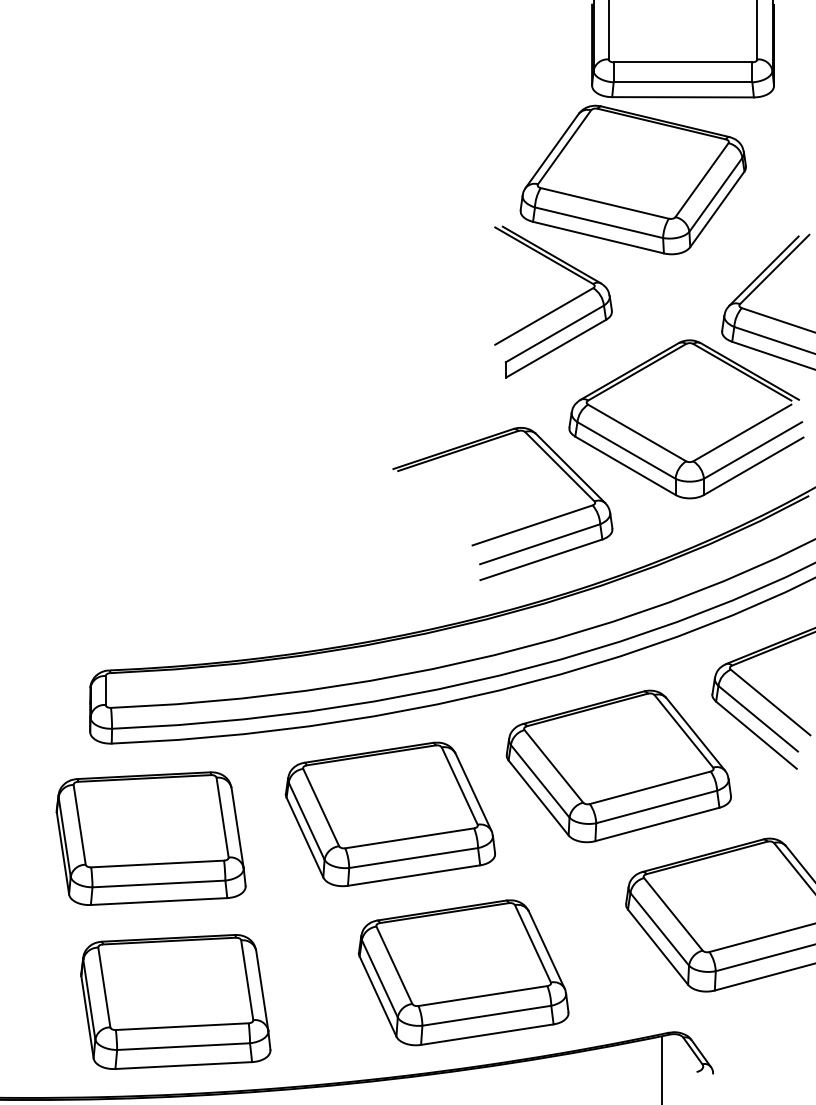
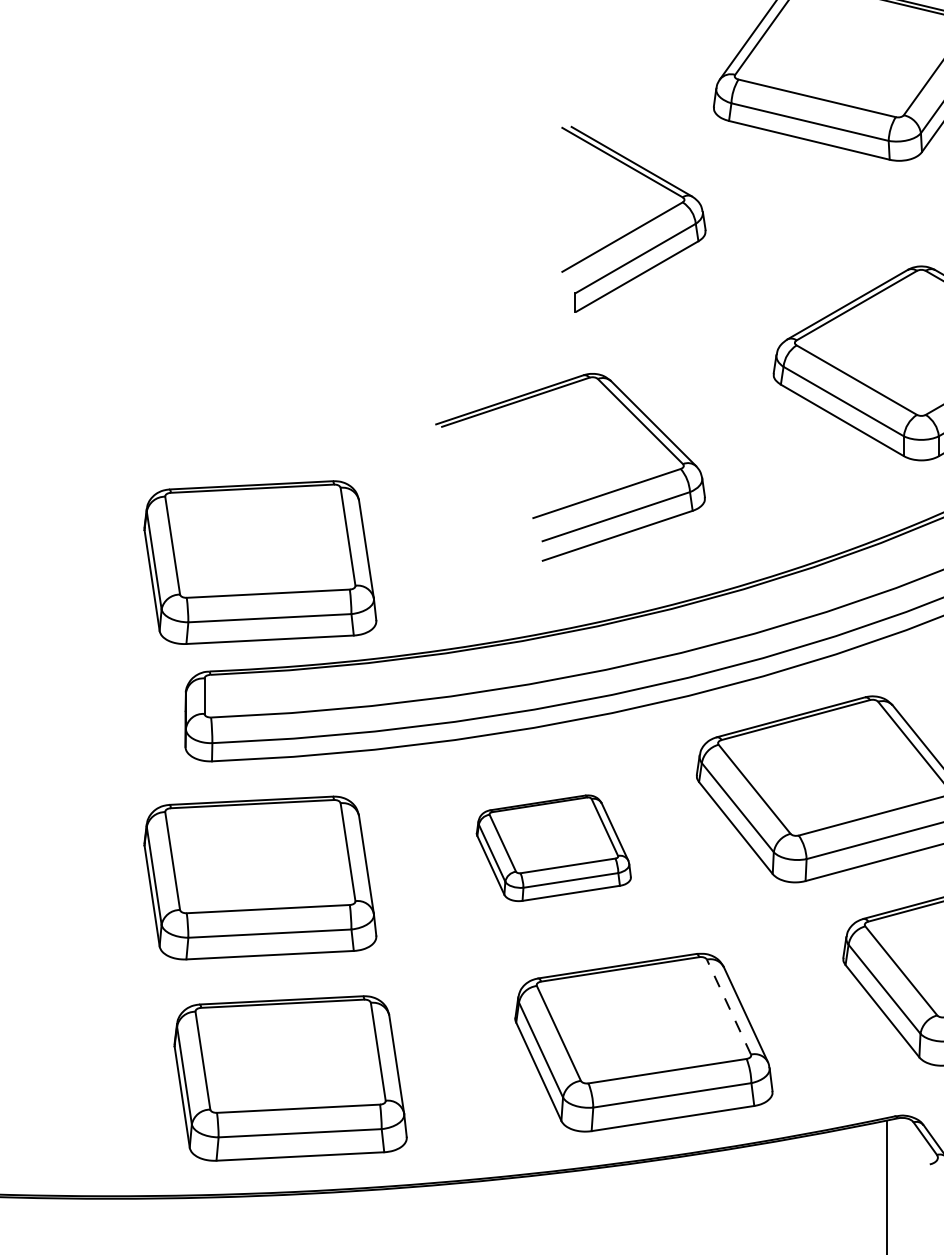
part: (557, 307) -> (638, 226), moved
part: (510, 531) -> (579, 501), moved
part: (150, 581) -> (259, 562), added
part: (389, 814) -> (552, 848), size x0.6
line: (532, 943) -> (728, 1006), solid -> dashed

